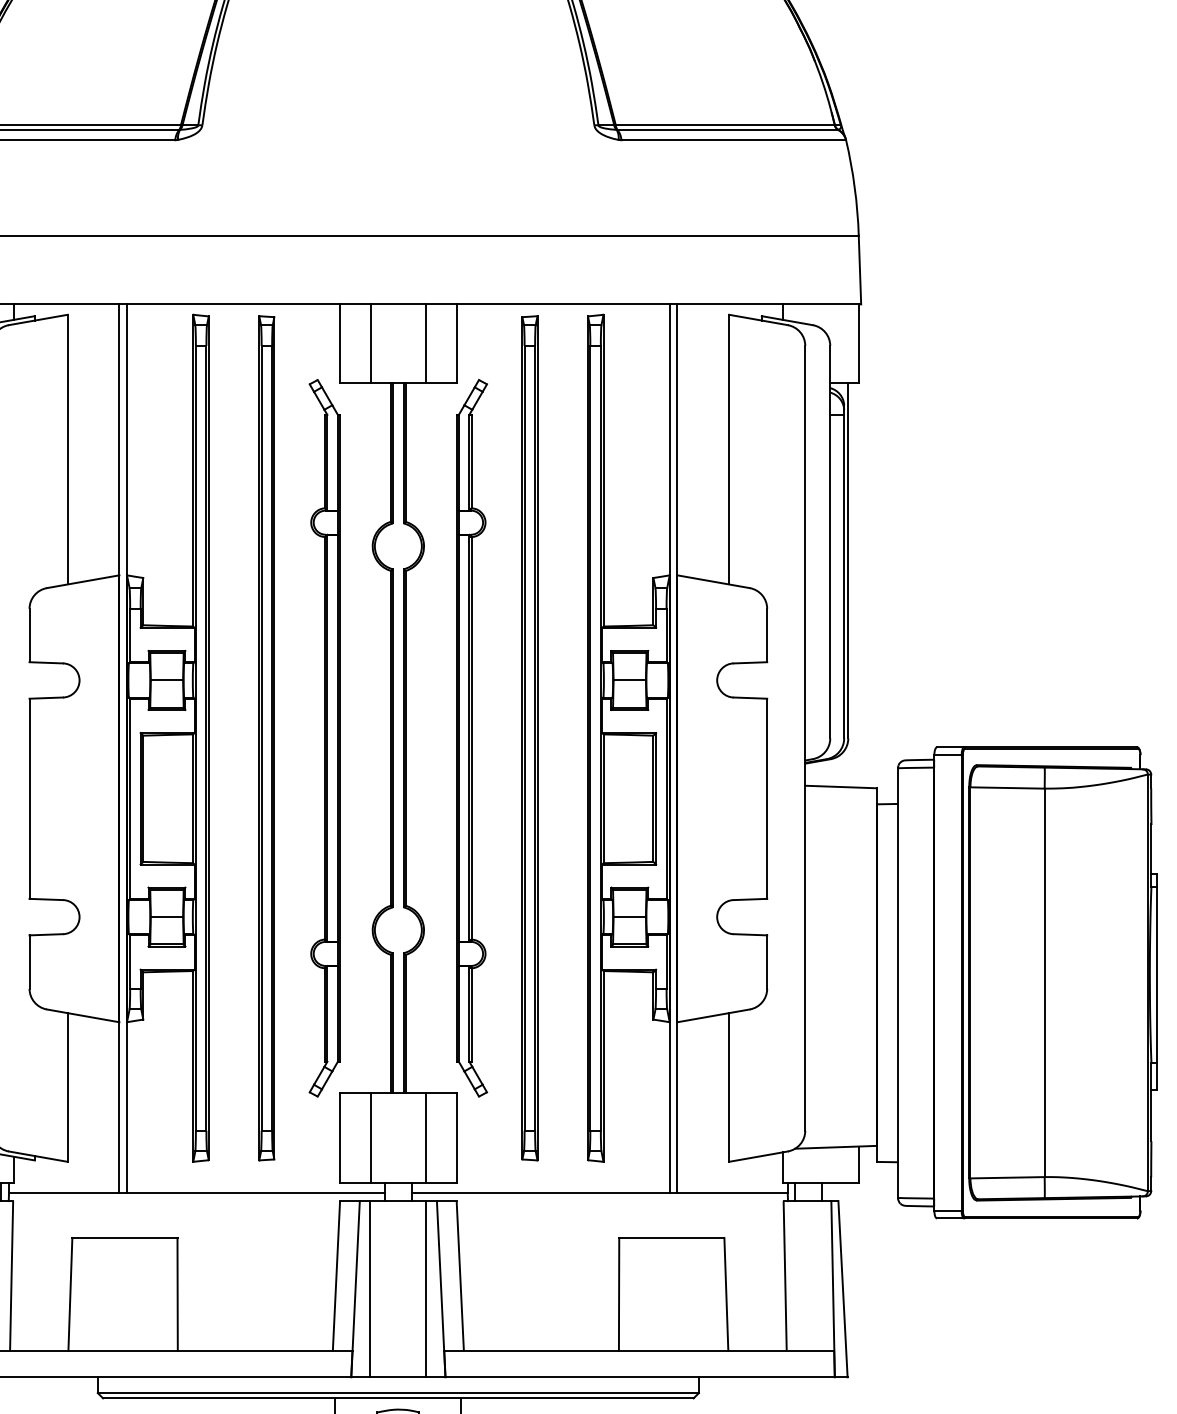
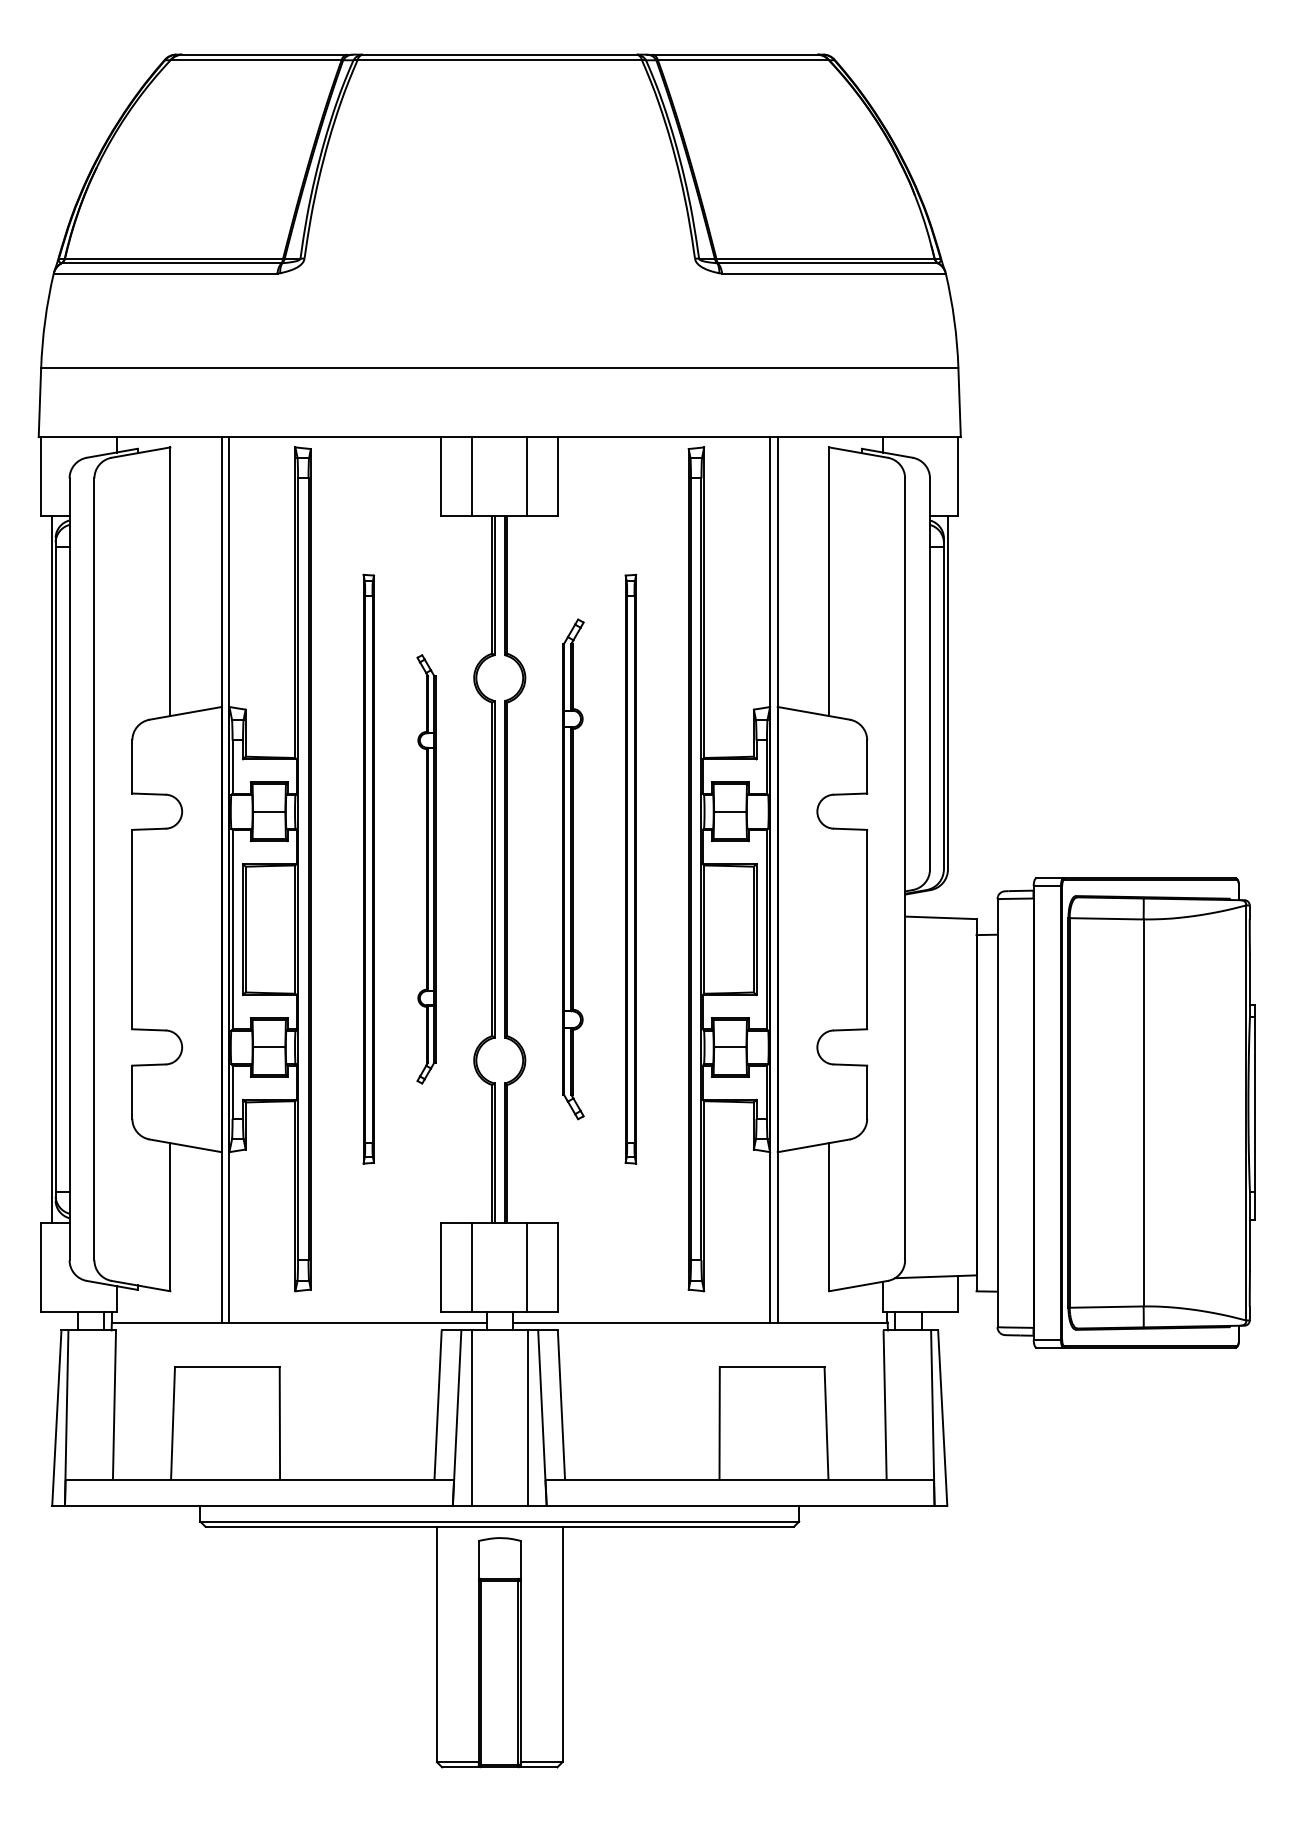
part: (266, 737) -> (368, 868), size x0.7
part: (529, 737) -> (630, 868), size x0.7
part: (324, 738) -> (426, 869), size x0.6
part: (472, 738) -> (573, 869), size x0.7

